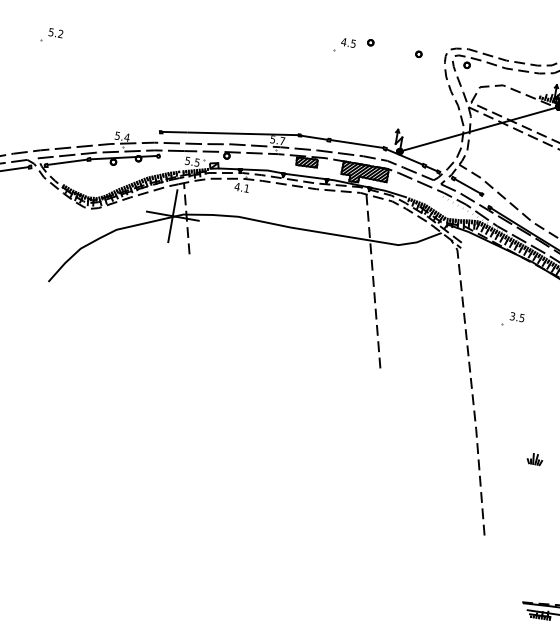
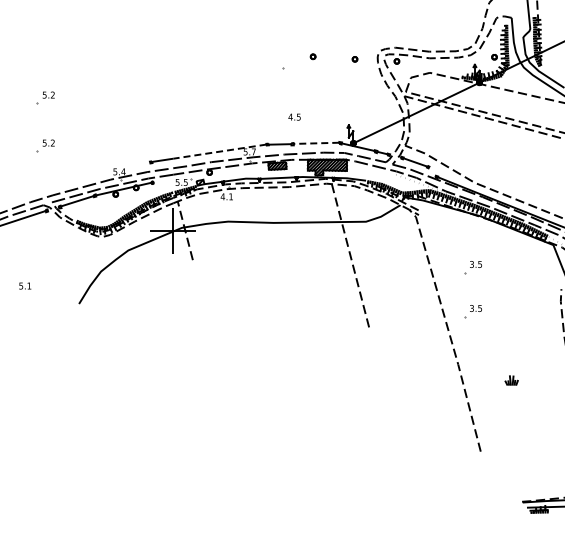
text: (348, 42) -> (294, 116), moved
part: (41, 91) -> (45, 145), added
line: (242, 133) -> (219, 151), solid -> dashed
line: (356, 144) -> (316, 143), solid -> dashed
part: (503, 371) -> (472, 311), added

